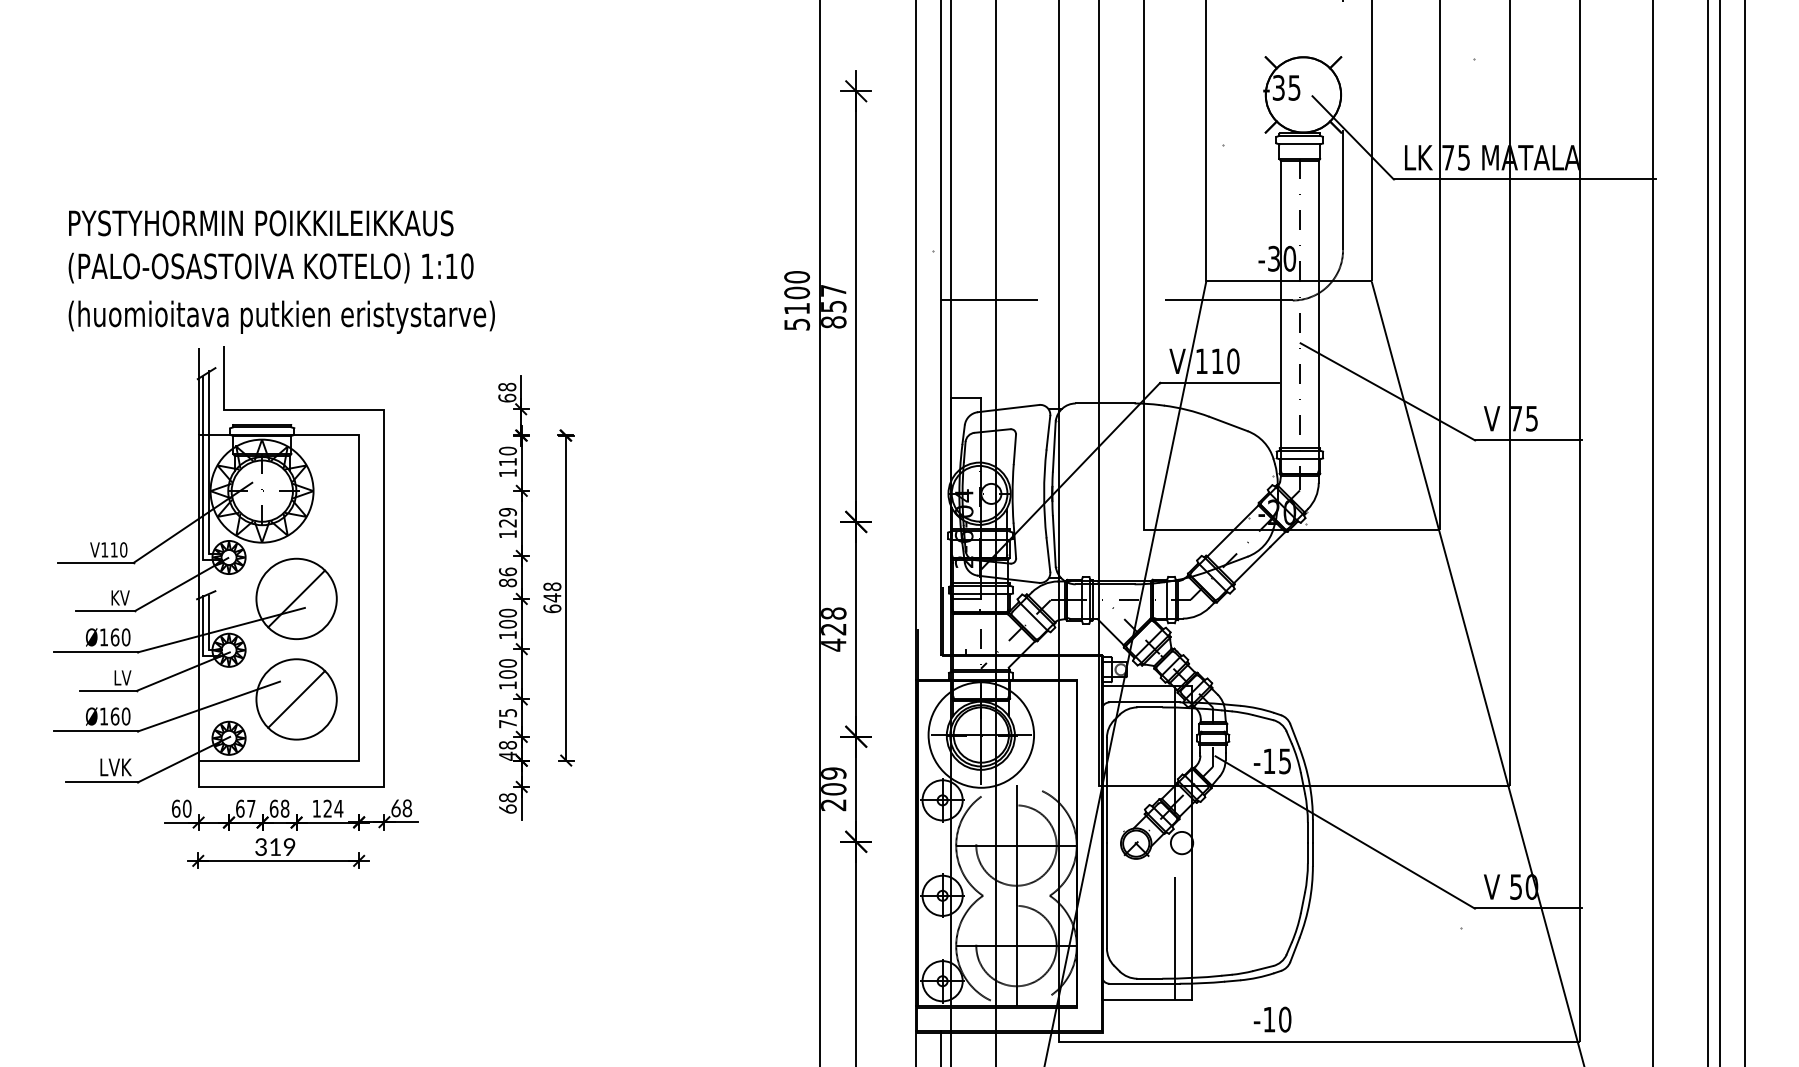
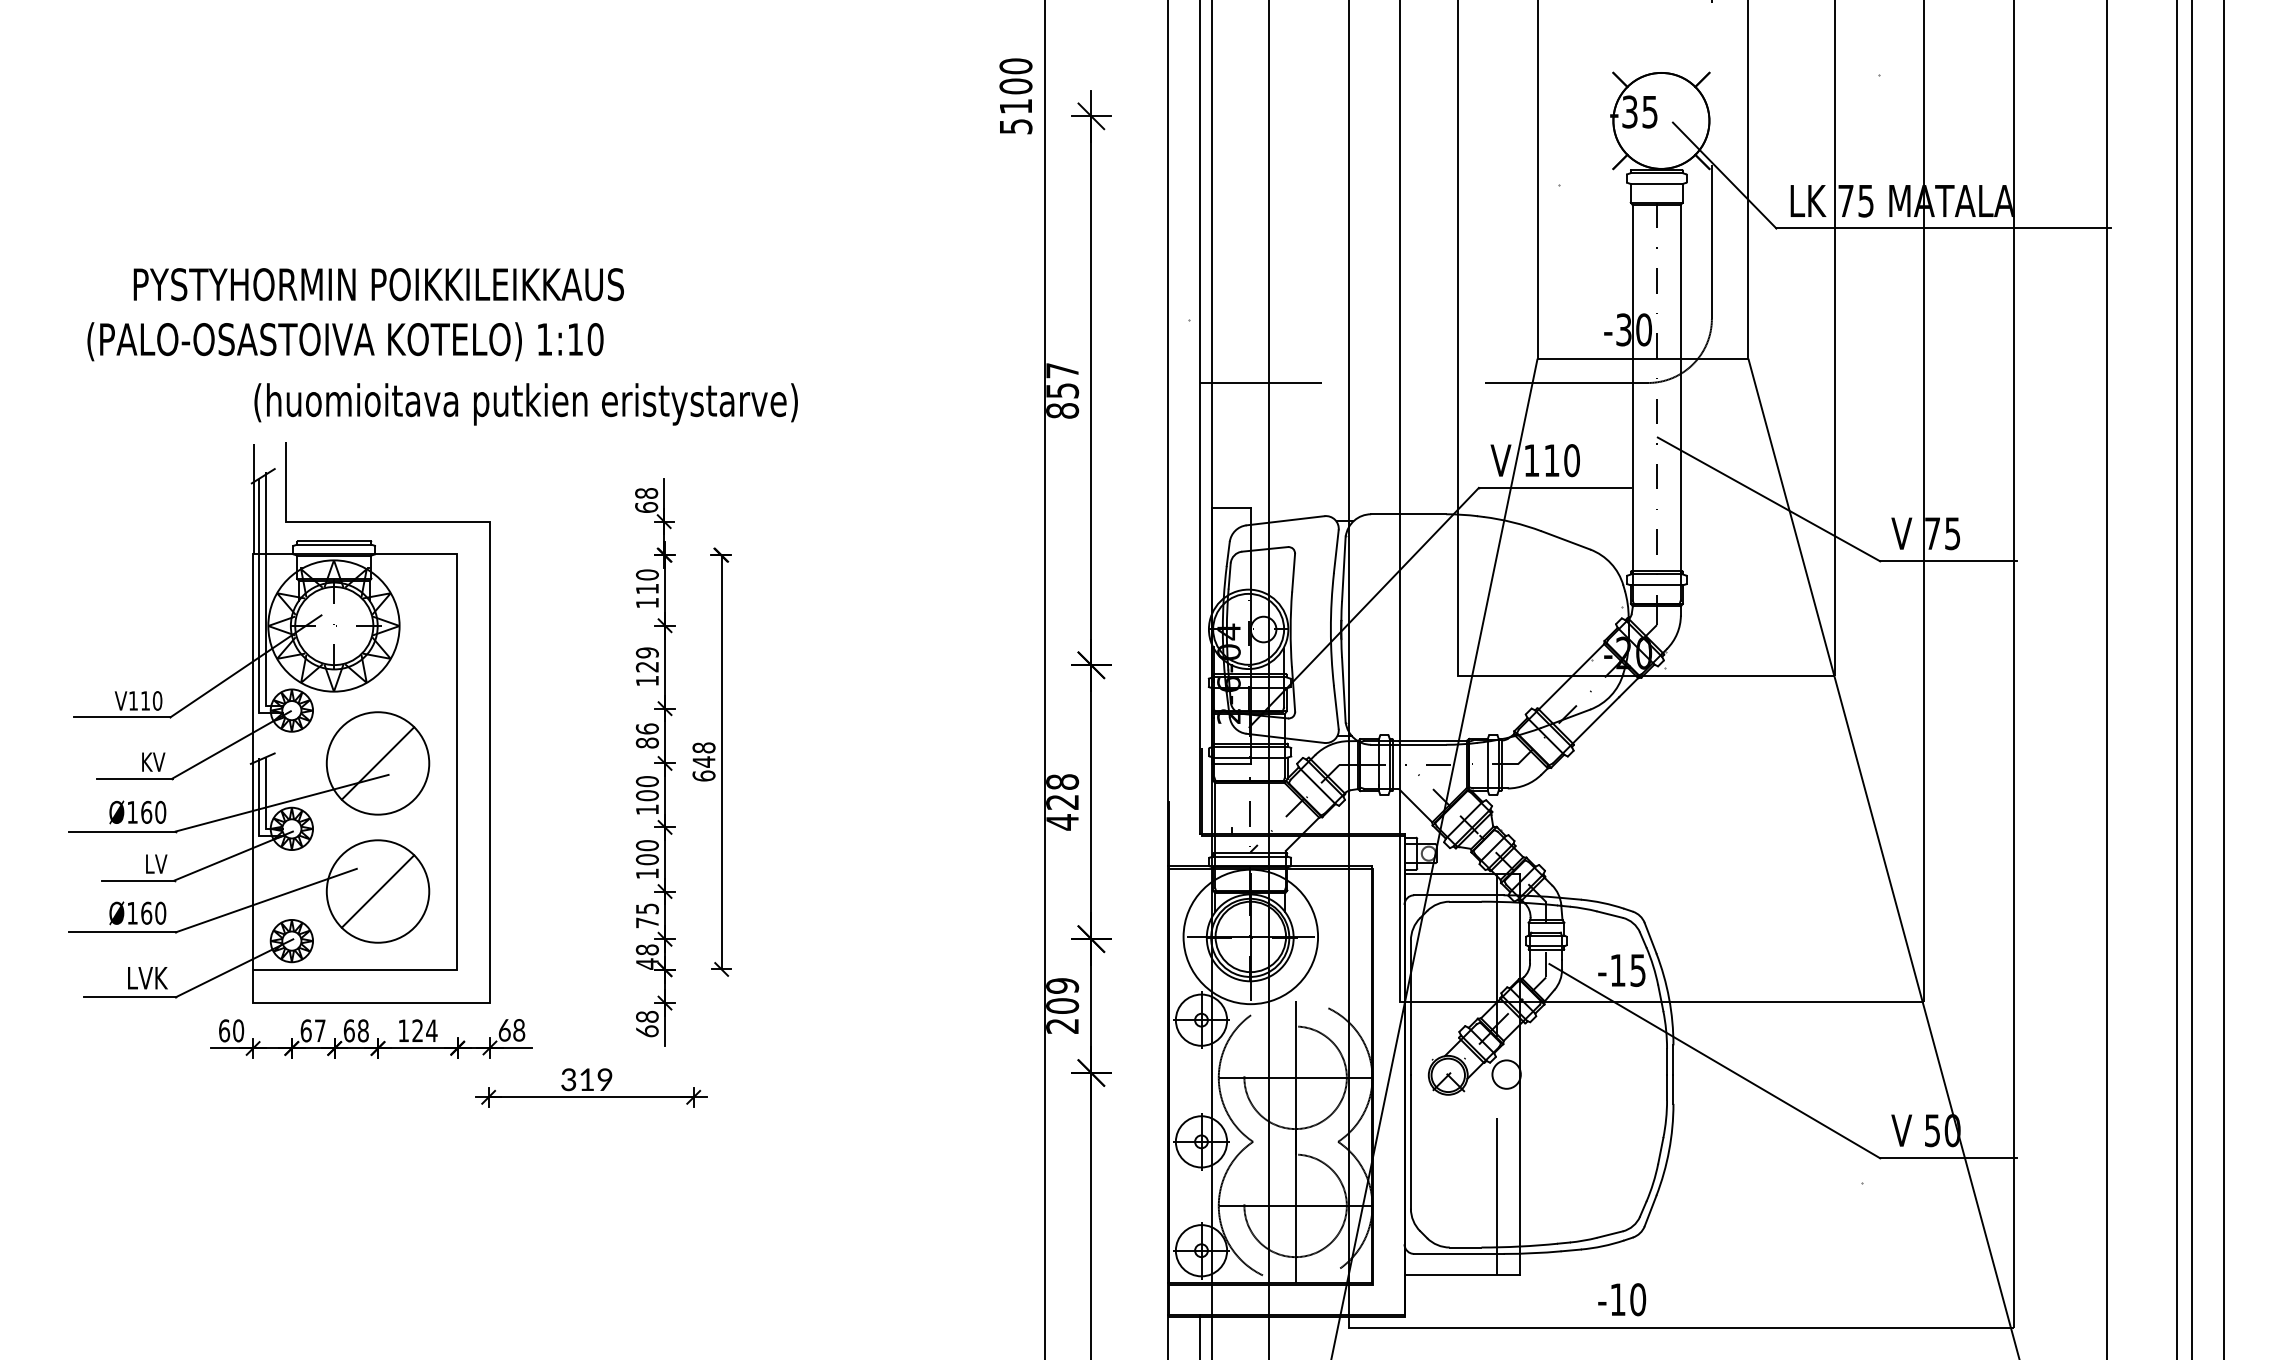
text: (260, 223) -> (378, 284), moved
text: (796, 300) -> (1015, 96), moved
text: (281, 317) -> (525, 404), moved
part: (278, 853) -> (591, 1087), moved

